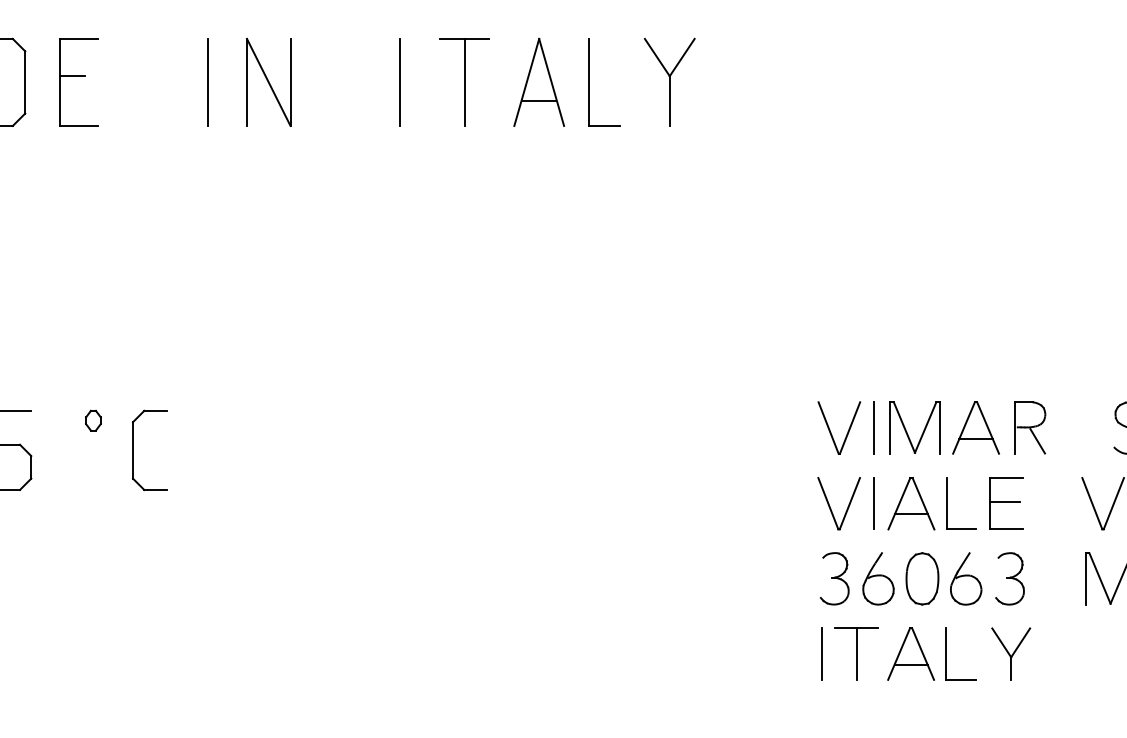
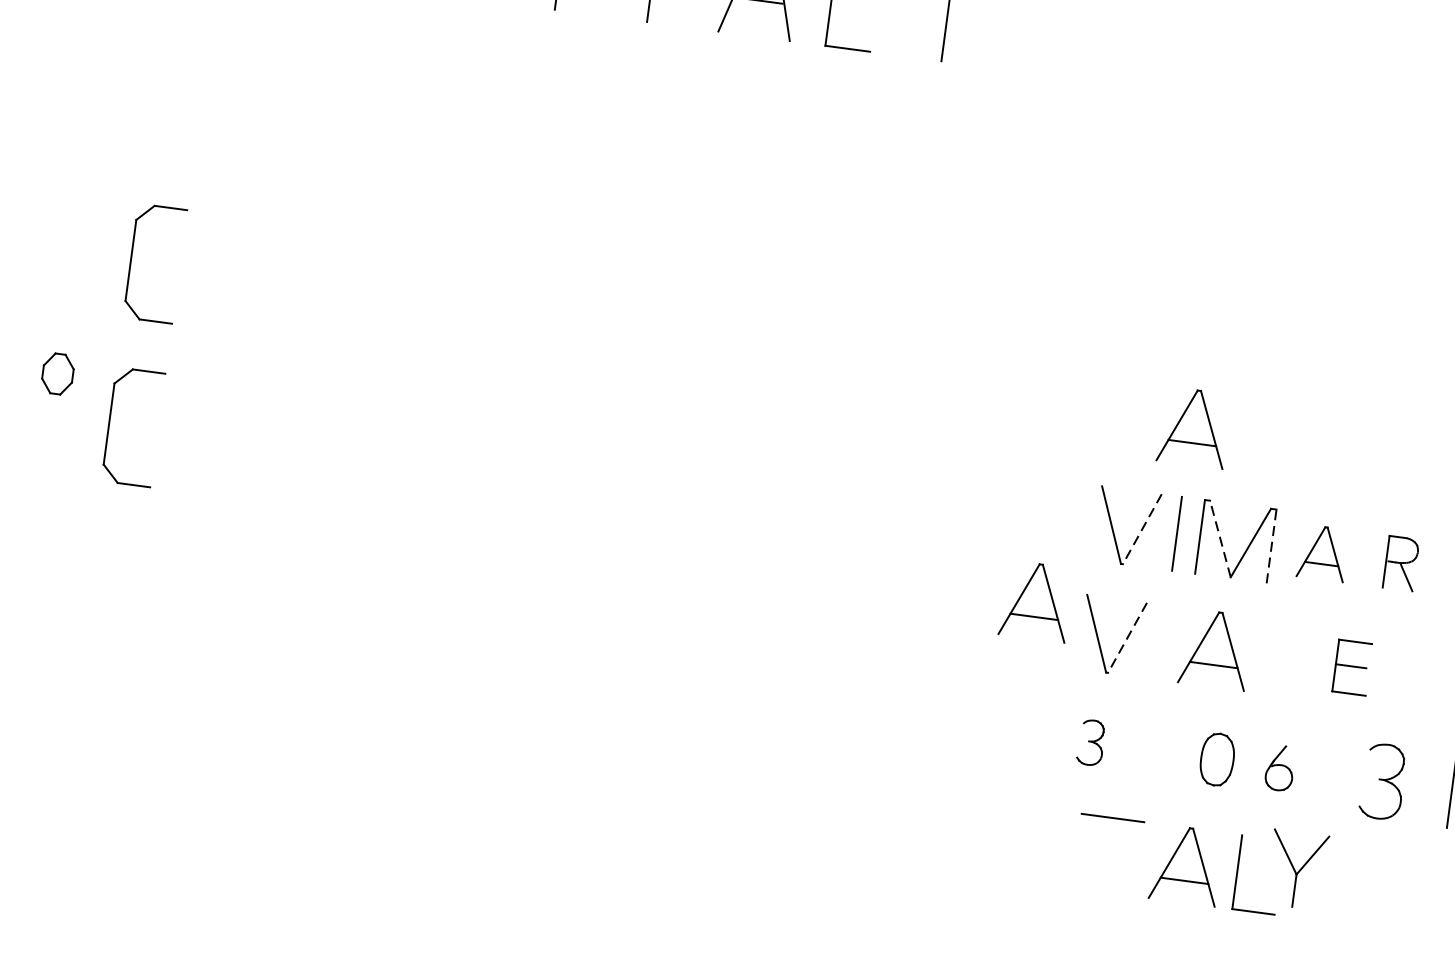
part: (133, 335) -> (131, 259), added
part: (876, 353) -> (1194, 427), added
part: (93, 420) -> (58, 373), size x1.4
line: (904, 427) -> (1220, 538), solid -> dashed
part: (975, 427) -> (1322, 552), size x0.7
part: (1030, 427) -> (1401, 563), size x0.7
line: (850, 428) -> (1142, 530), solid -> dashed
line: (940, 428) -> (1272, 547), solid -> dashed
part: (783, 486) -> (1035, 600), added
line: (849, 503) -> (1127, 637), solid -> dashed
line: (873, 503) -> (1161, 642), removed
part: (947, 503) -> (1267, 656), removed
part: (1006, 503) -> (1352, 667), size x0.7
part: (834, 578) -> (1091, 742), size x0.6
part: (878, 578) -> (1154, 750), removed
part: (922, 578) -> (1217, 759), size x0.7
part: (966, 578) -> (1280, 767), size x0.6
part: (1009, 578) -> (1382, 781), moved
line: (821, 653) -> (1058, 847), removed
line: (856, 653) -> (1108, 854), removed
part: (1011, 653) -> (1297, 869), moved

